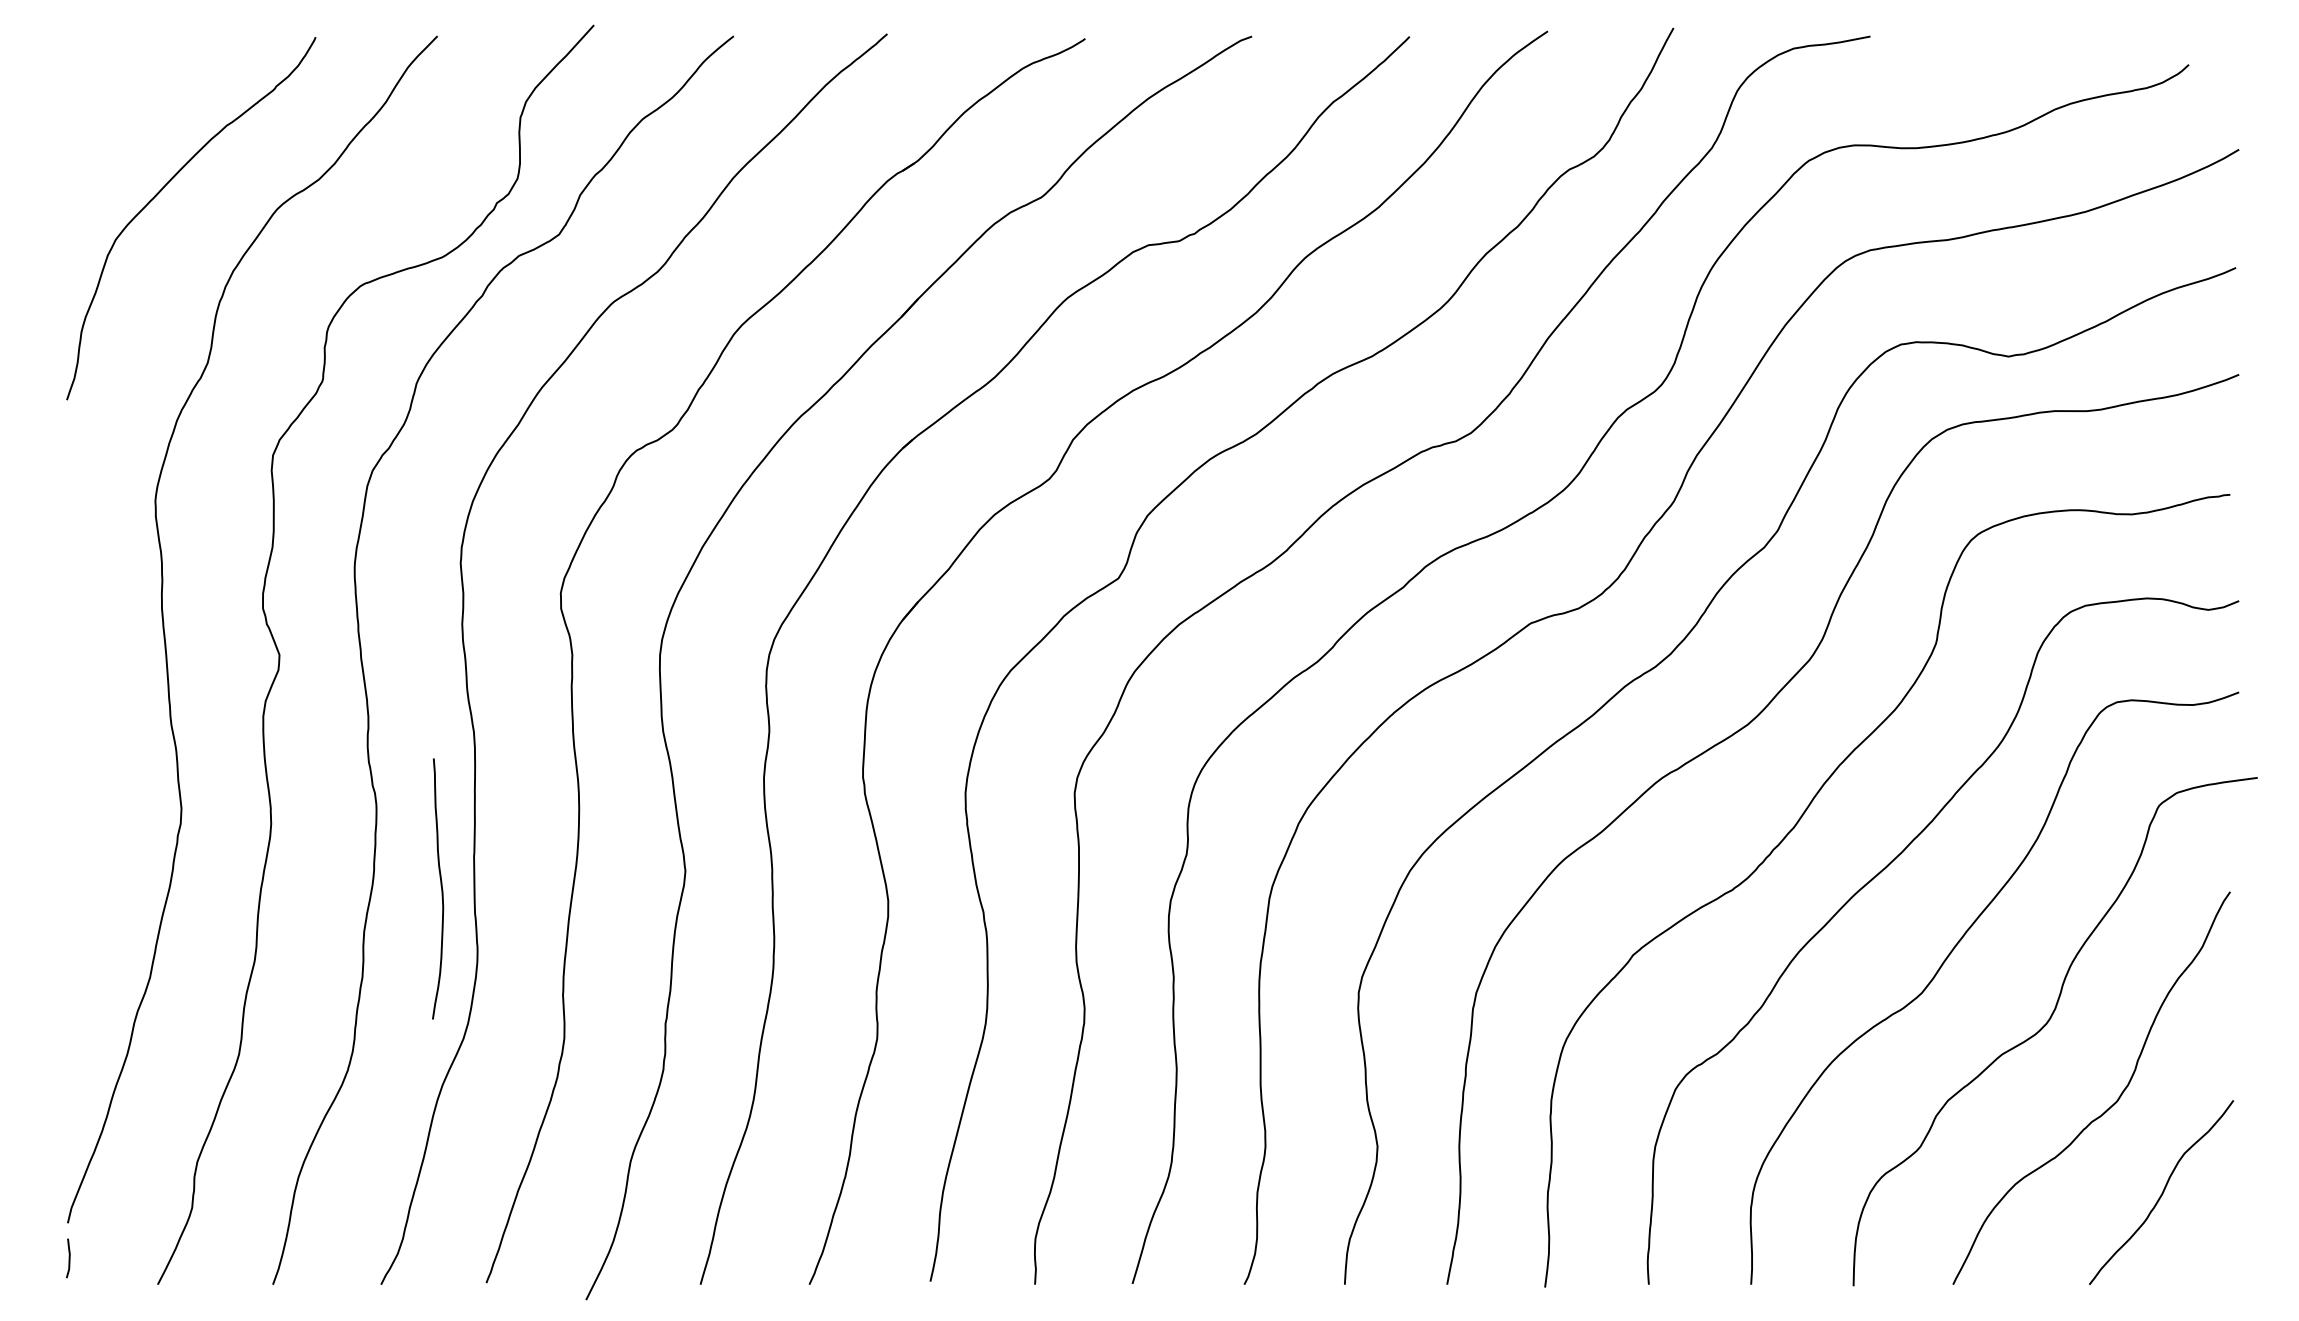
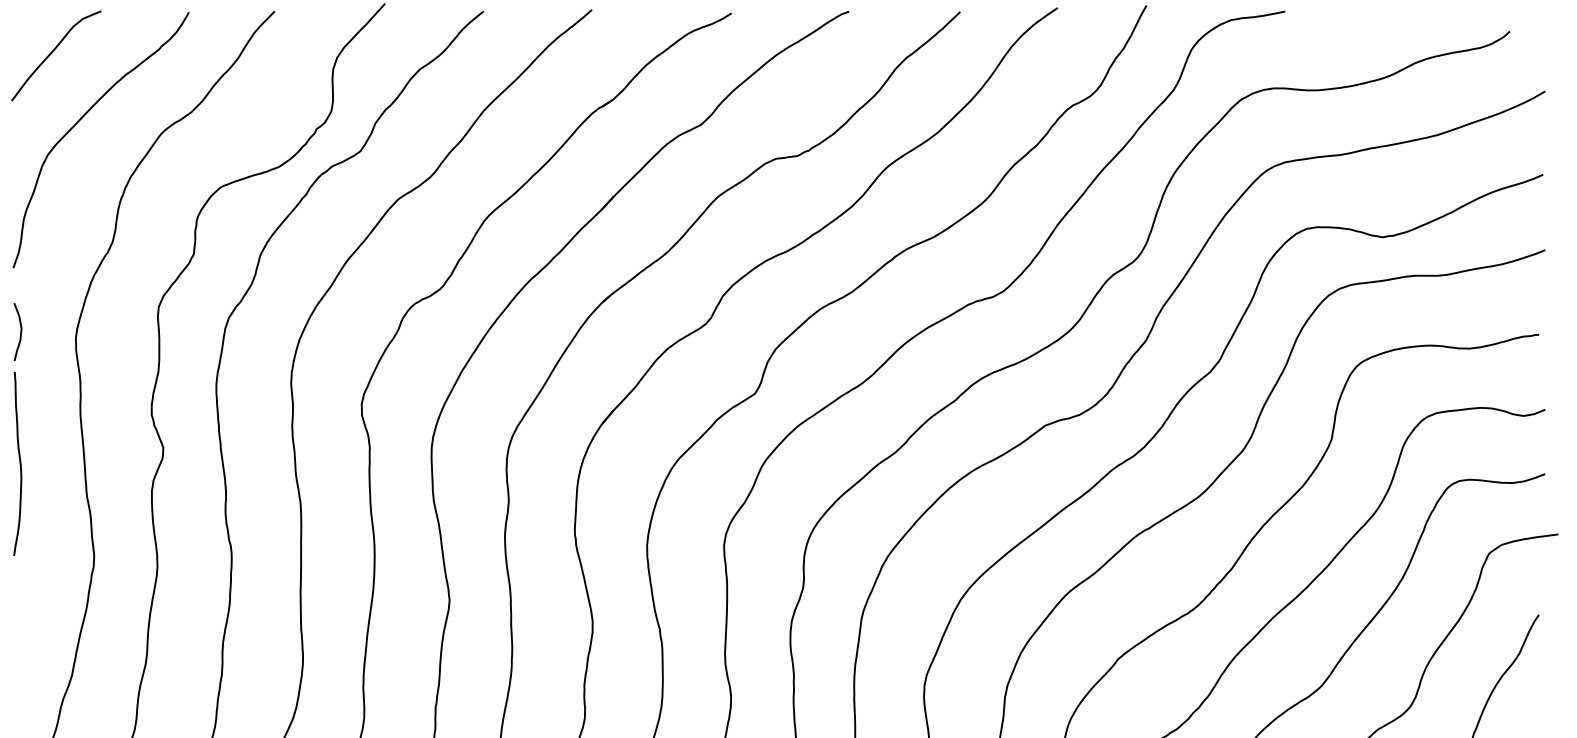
curve: (122, 94) -> (52, 52), added
curve: (76, 492) -> (20, 333), added
curve: (440, 886) -> (19, 462), moved

